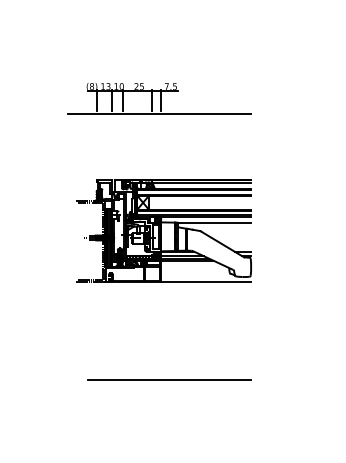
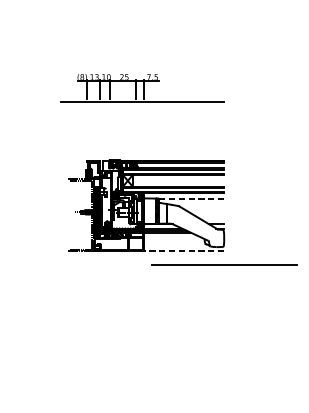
line: (214, 222) -> (191, 198), solid -> dashed
line: (205, 281) -> (183, 251), solid -> dashed
line: (169, 379) -> (224, 264), moved

